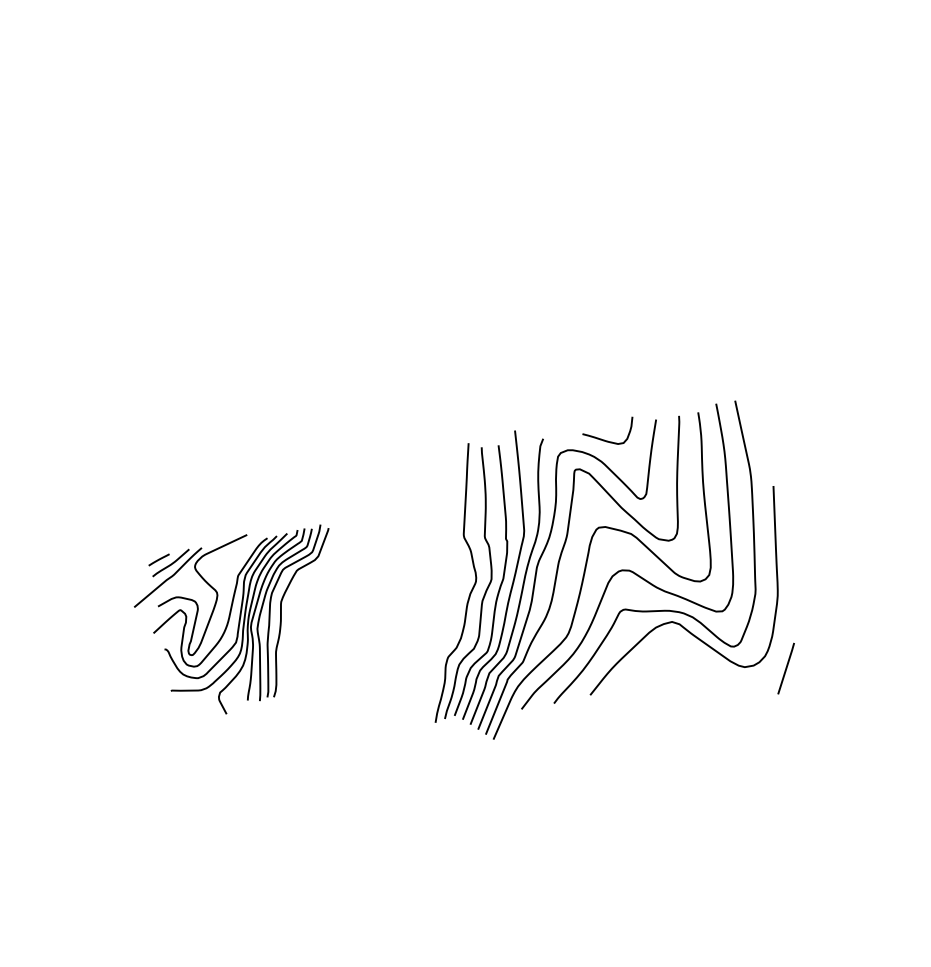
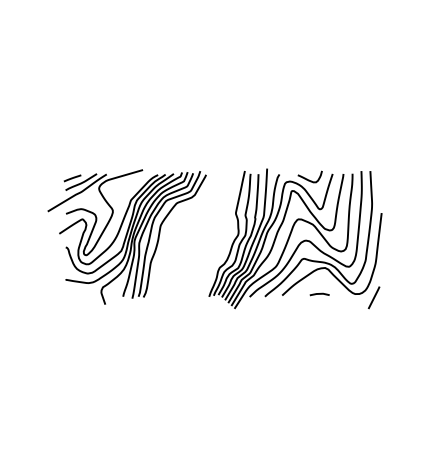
part: (239, 622) -> (126, 236), size x1.67
line: (669, 680) -> (319, 294), added

